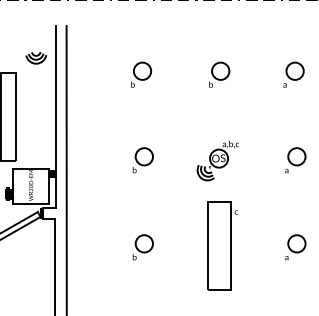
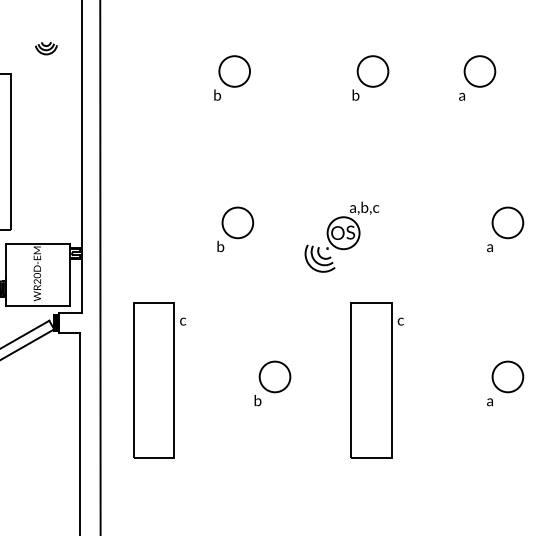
part: (35, 58) -> (45, 48), size x0.6
part: (293, 74) -> (477, 77), moved
part: (217, 160) -> (340, 236), moved
part: (99, 245) -> (158, 379), added
part: (142, 247) -> (271, 383), moved

